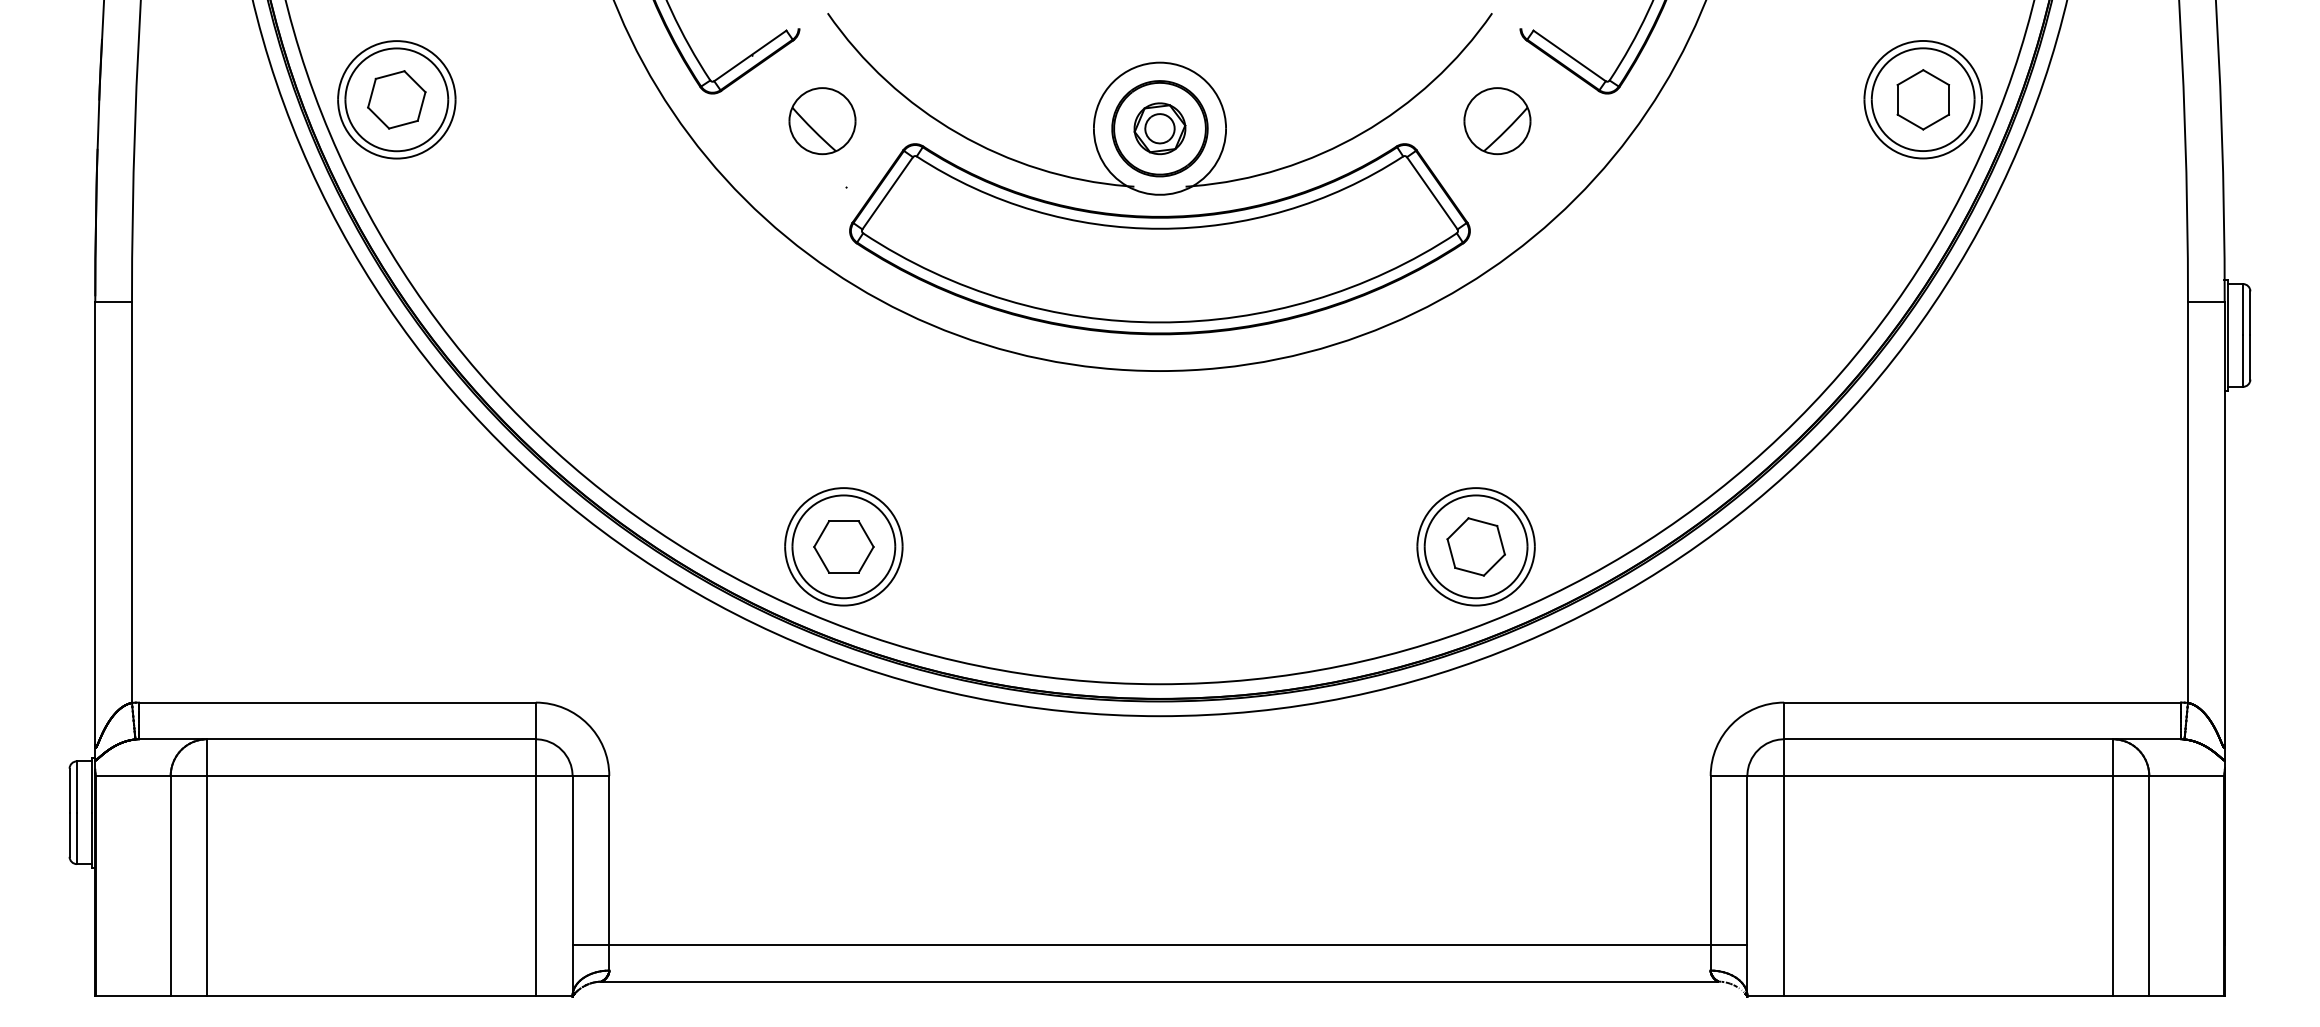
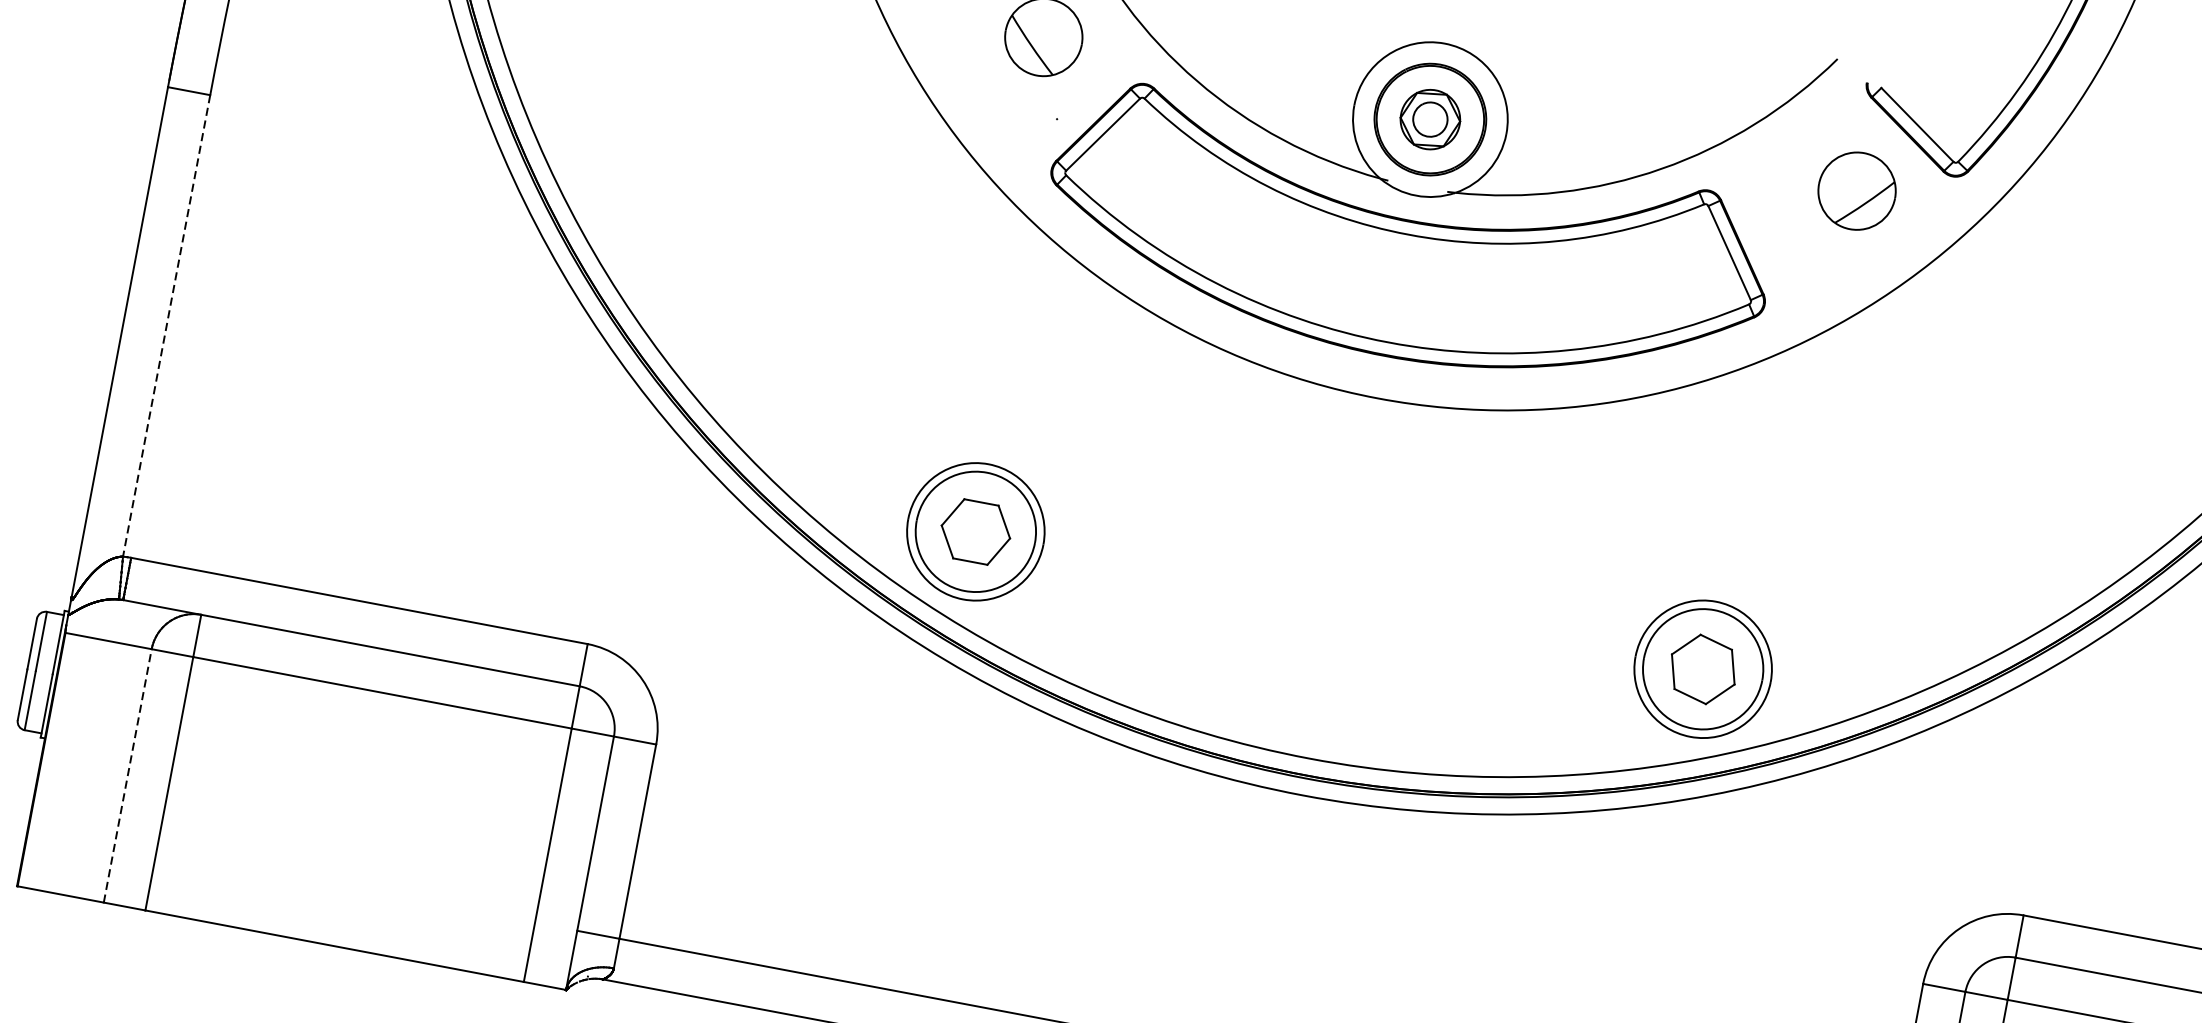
part: (1497, 121) -> (1857, 191), moved
line: (132, 502) -> (167, 326), solid -> dashed
line: (170, 885) -> (127, 775), solid -> dashed

